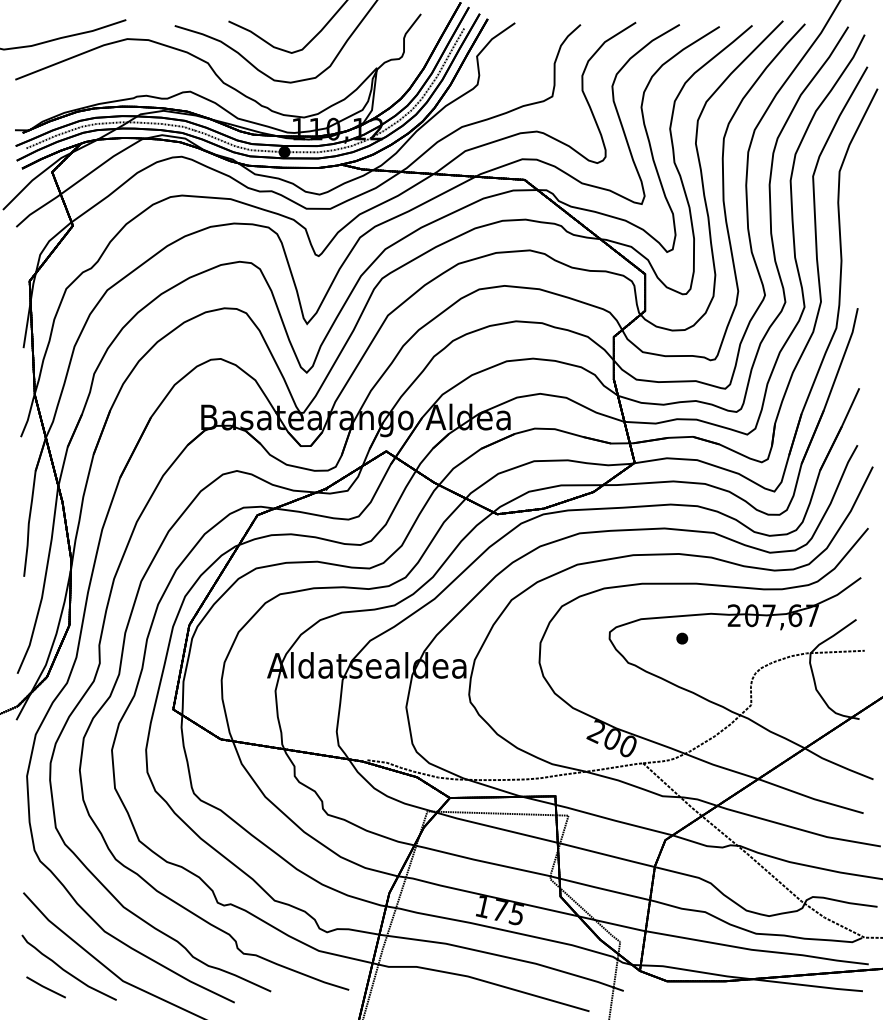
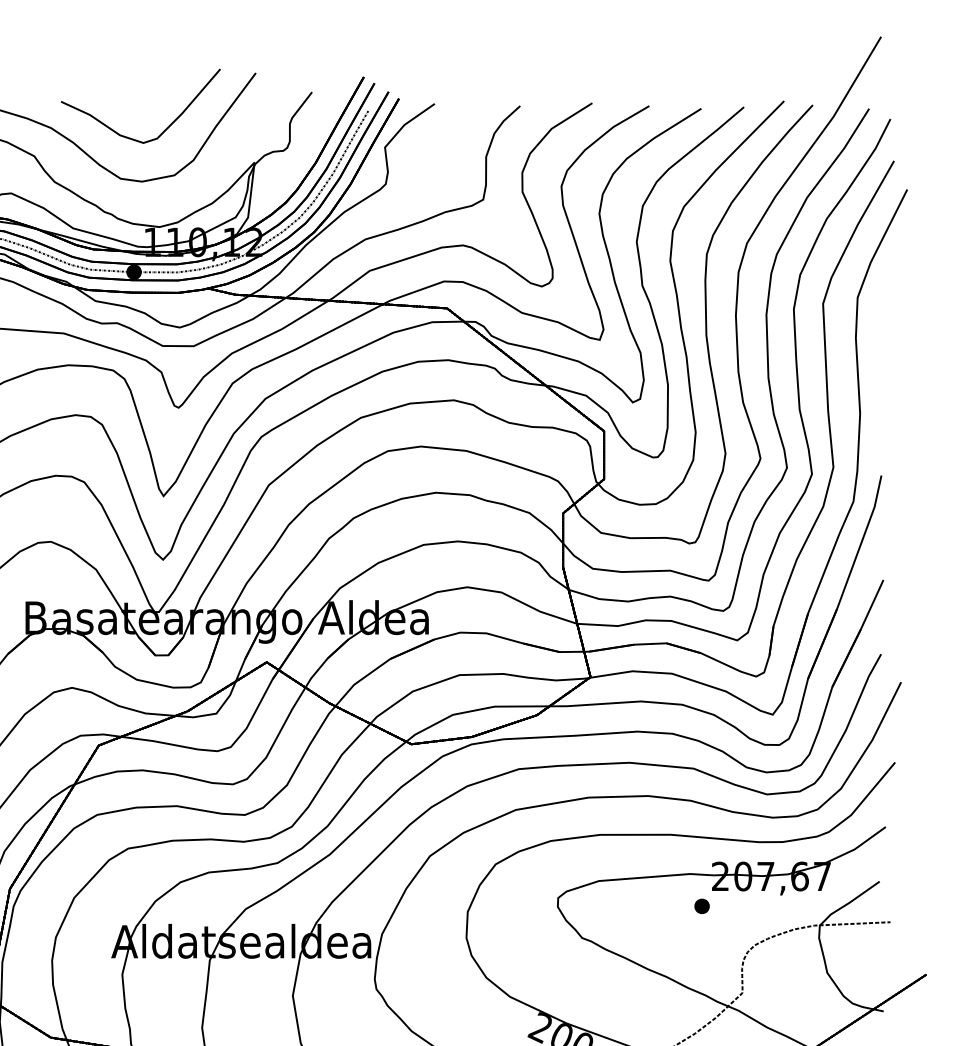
part: (682, 638) -> (702, 906), moved

